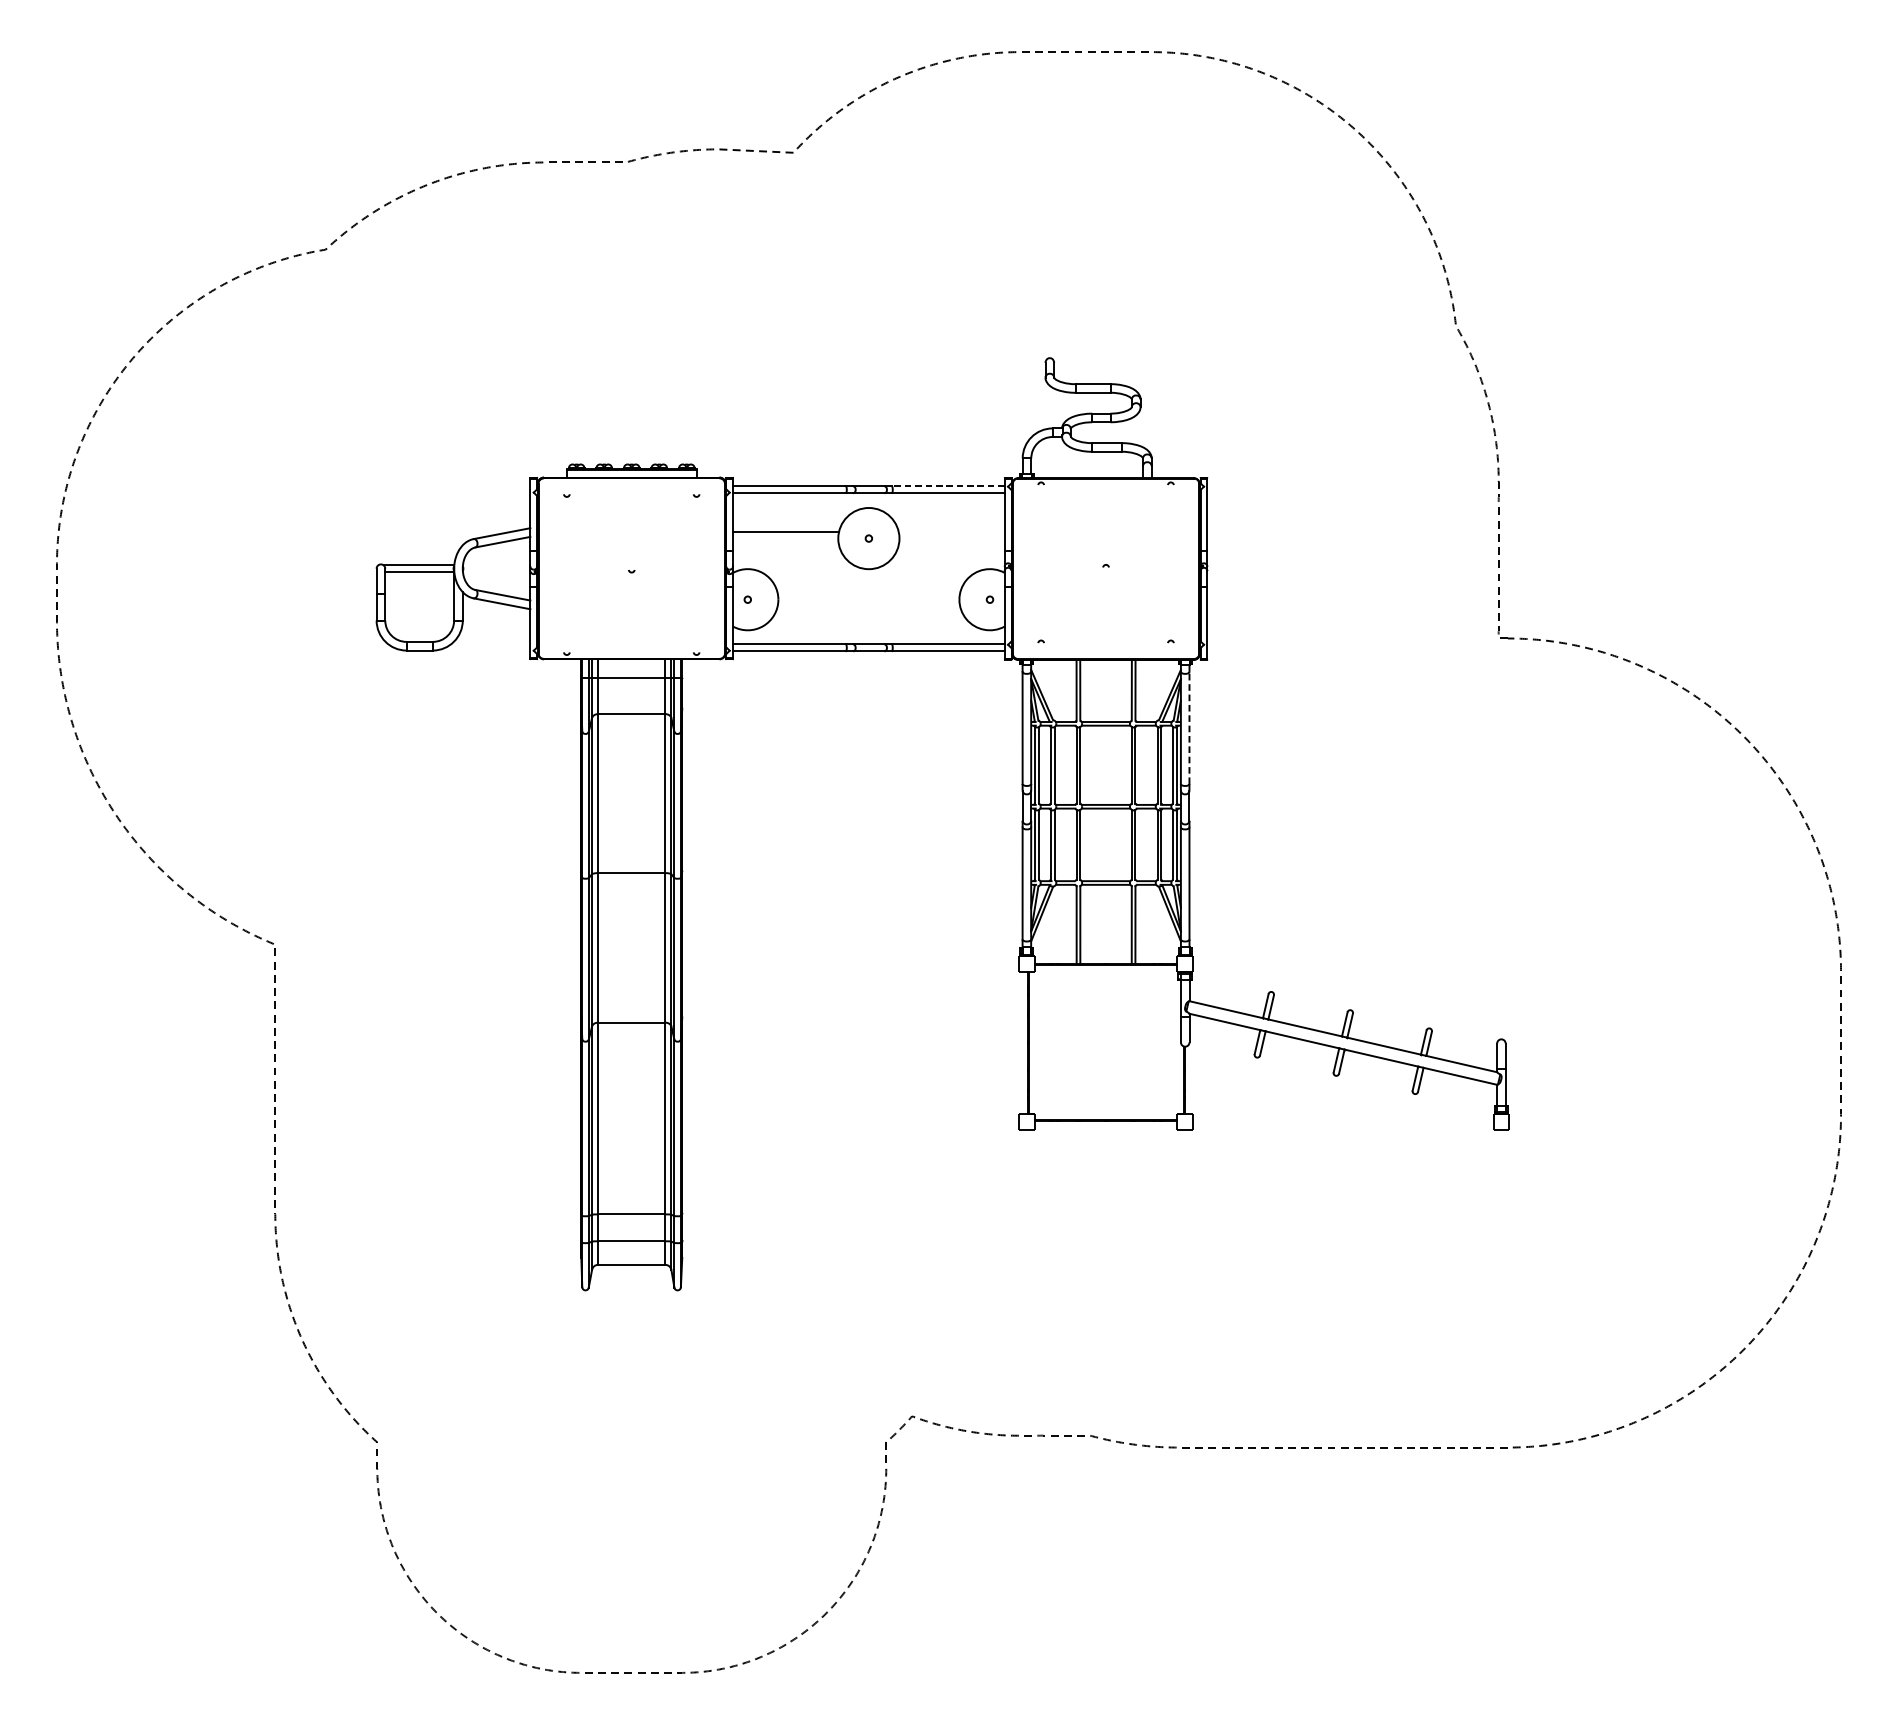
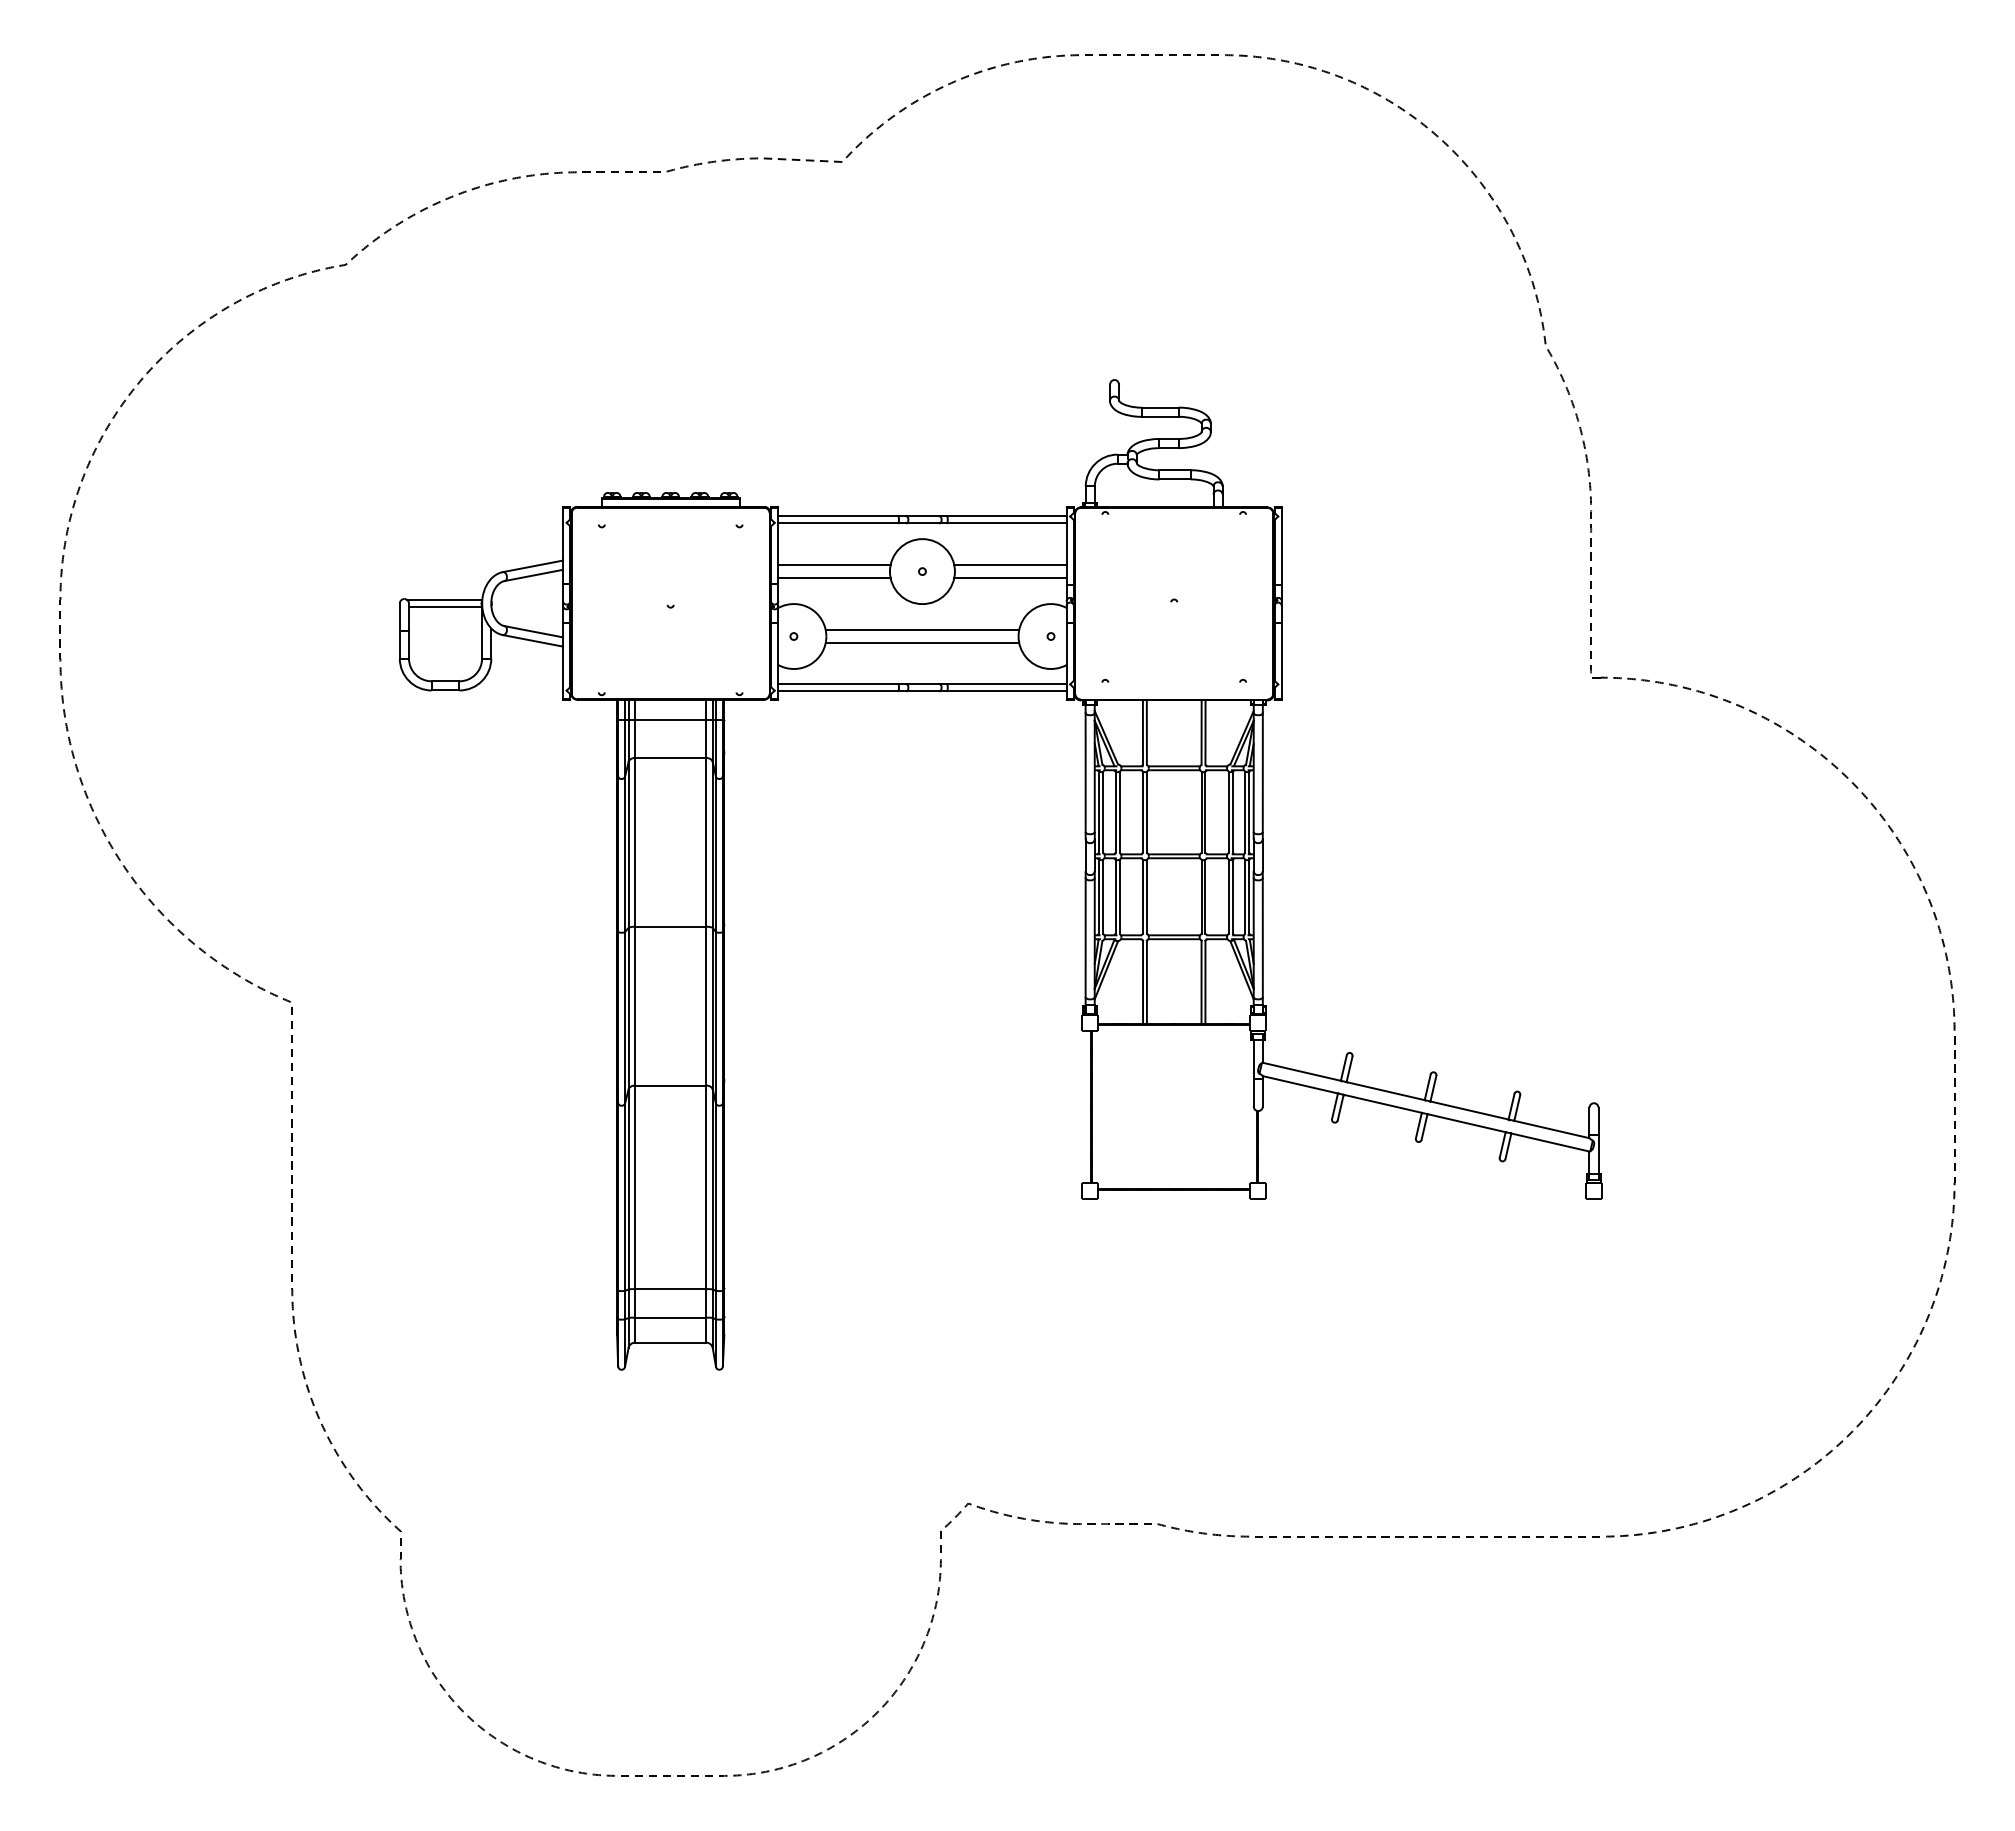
line: (948, 486) -> (1006, 516), dashed -> solid
line: (951, 532) -> (1010, 565), added
line: (786, 545) -> (834, 578), added
line: (951, 545) -> (1010, 578), added
line: (868, 593) -> (922, 629), added
line: (868, 606) -> (922, 643), added
line: (1189, 727) -> (1262, 772), dashed -> solid

